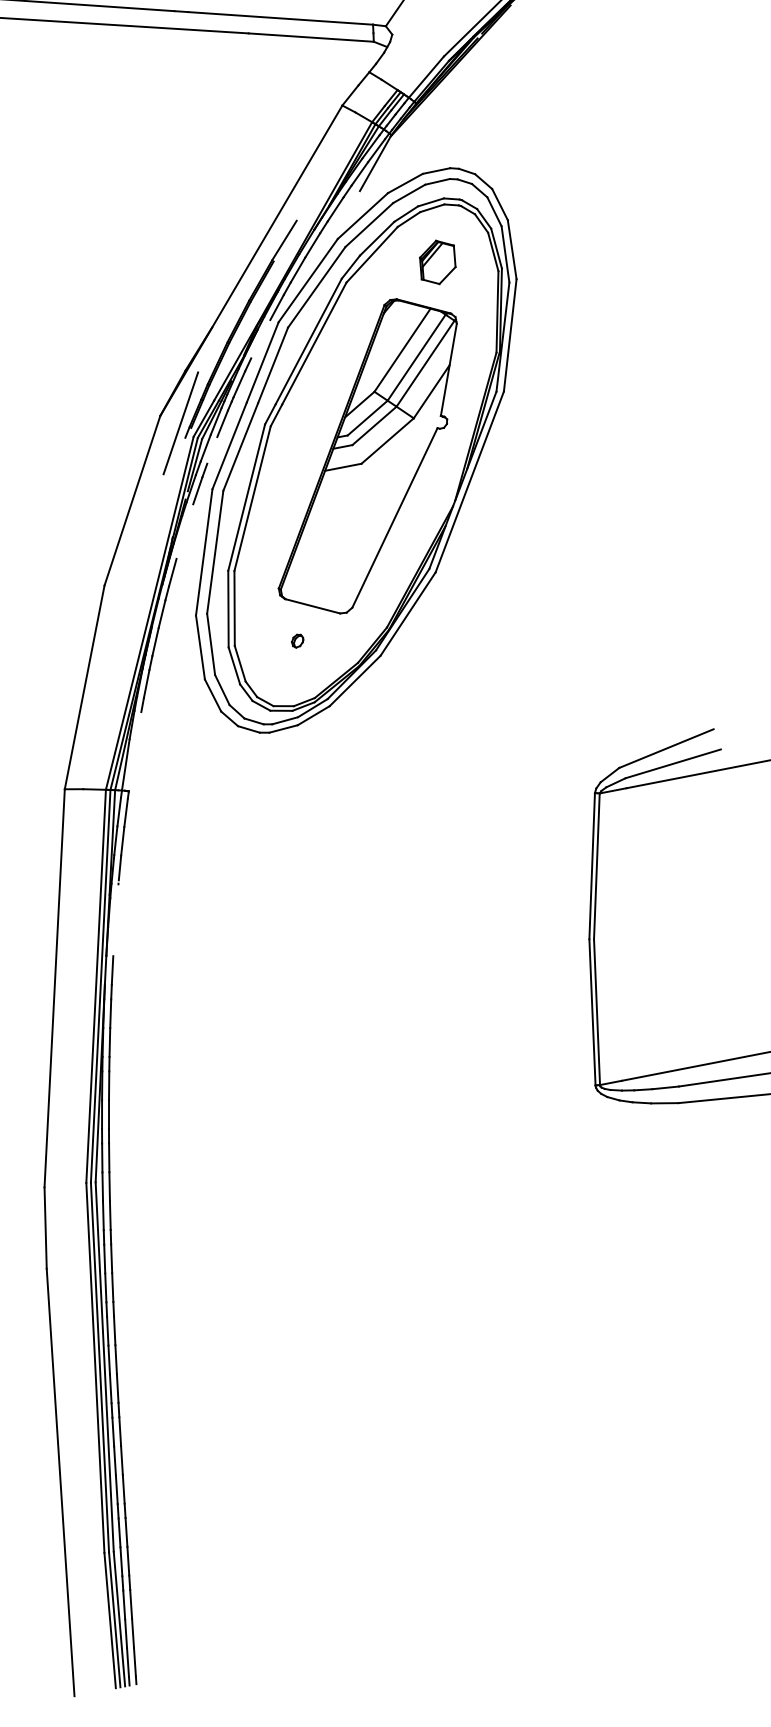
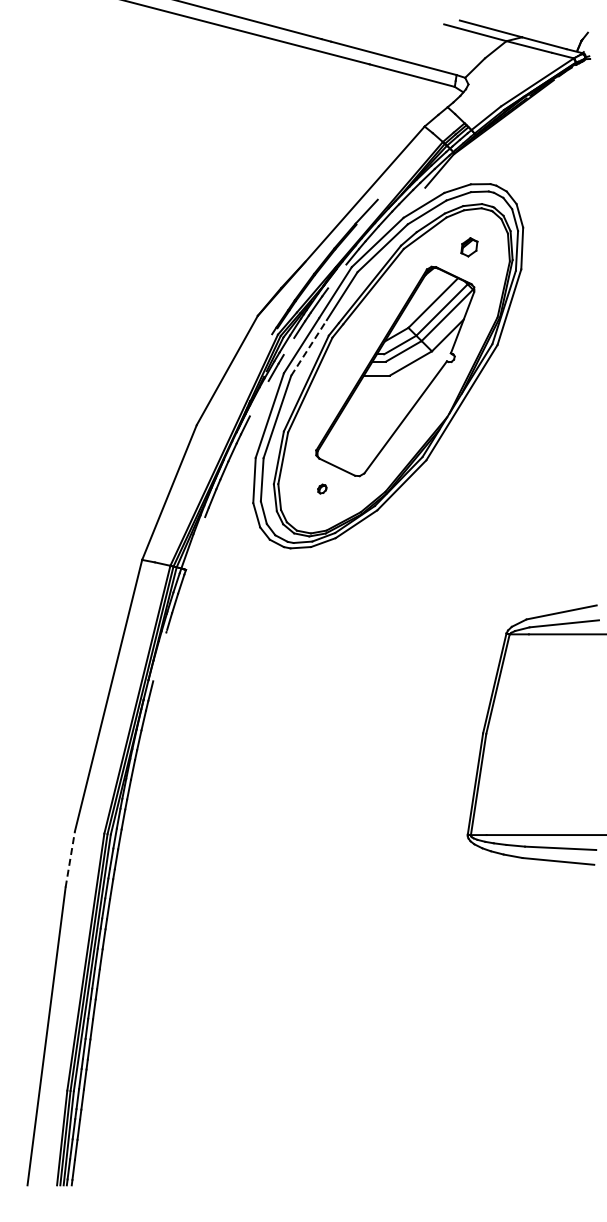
part: (438, 262) -> (469, 247), size x0.6
line: (180, 423) -> (270, 323), removed
line: (241, 446) -> (309, 347), solid -> dashed
line: (45, 1228) -> (70, 859), solid -> dashed

